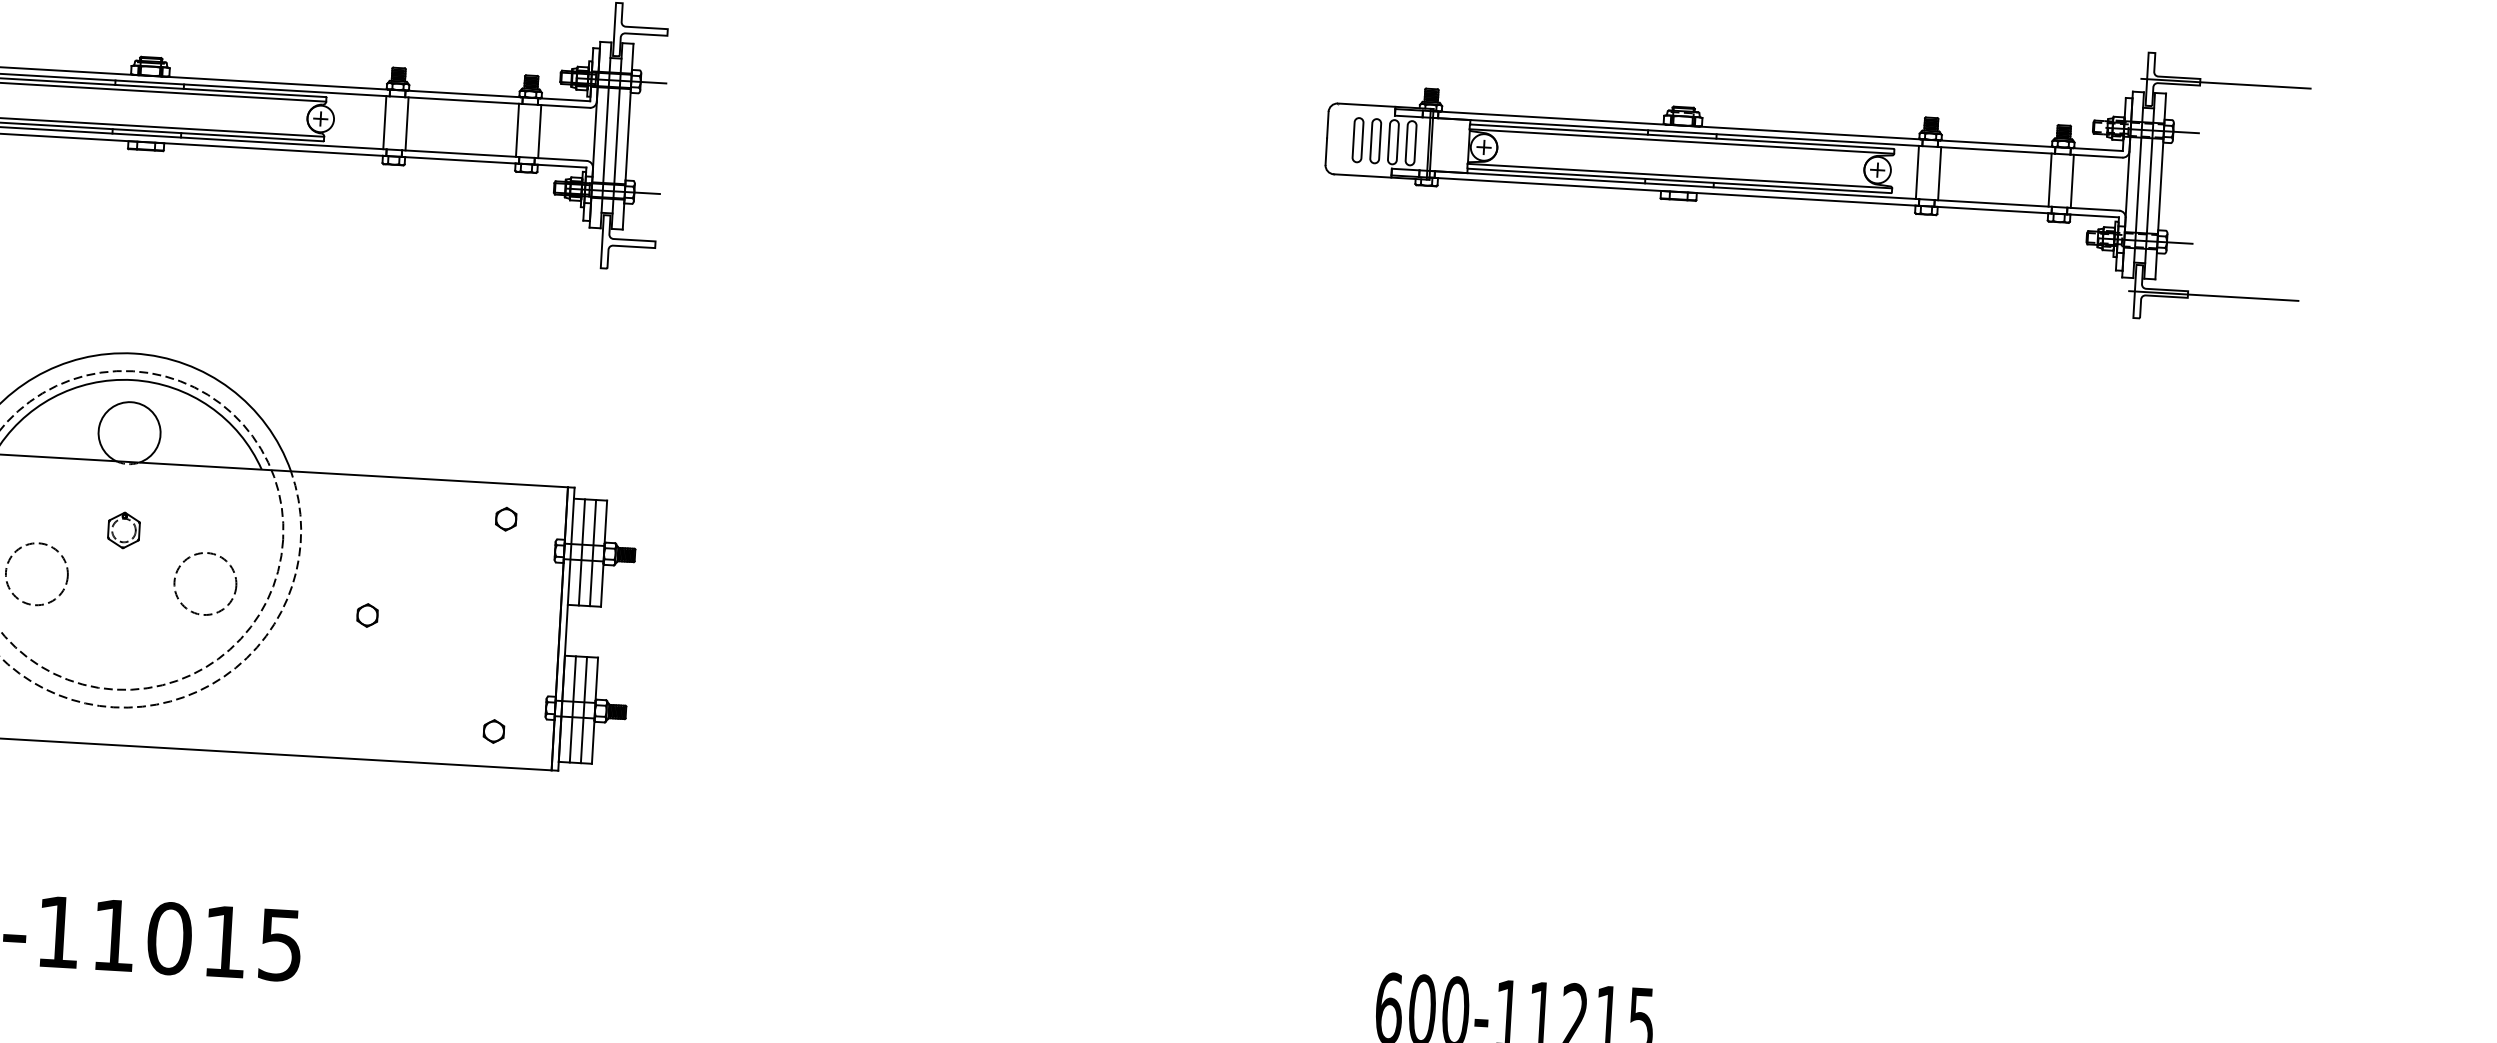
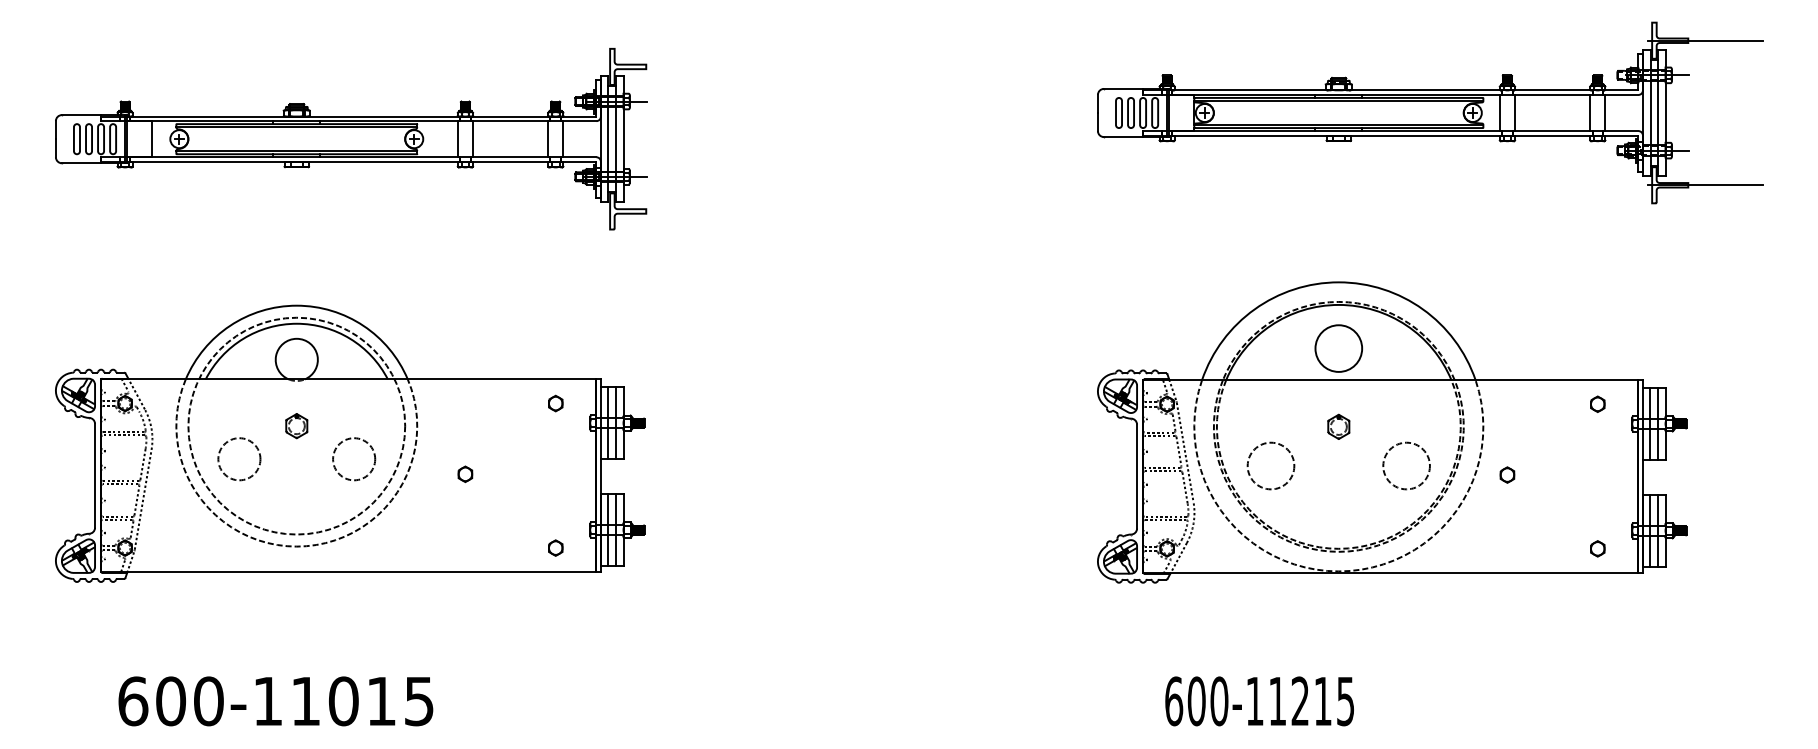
part: (1732, 632) -> (1392, 432), added

